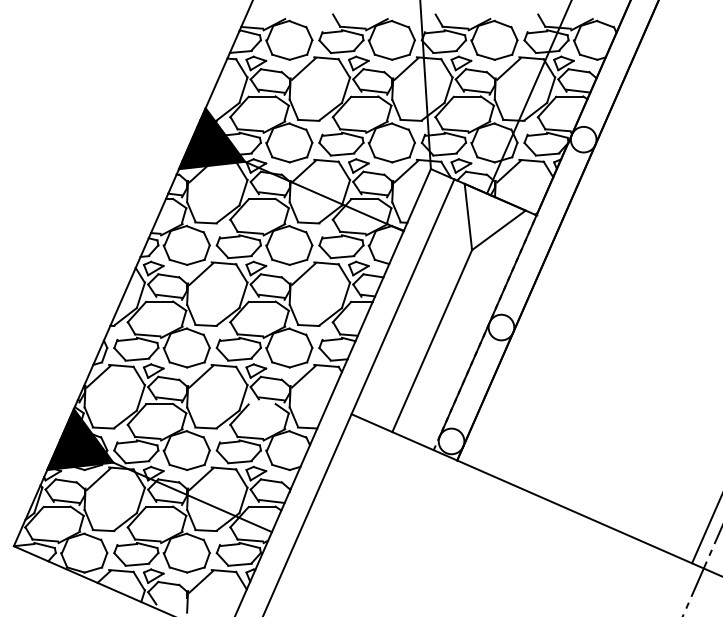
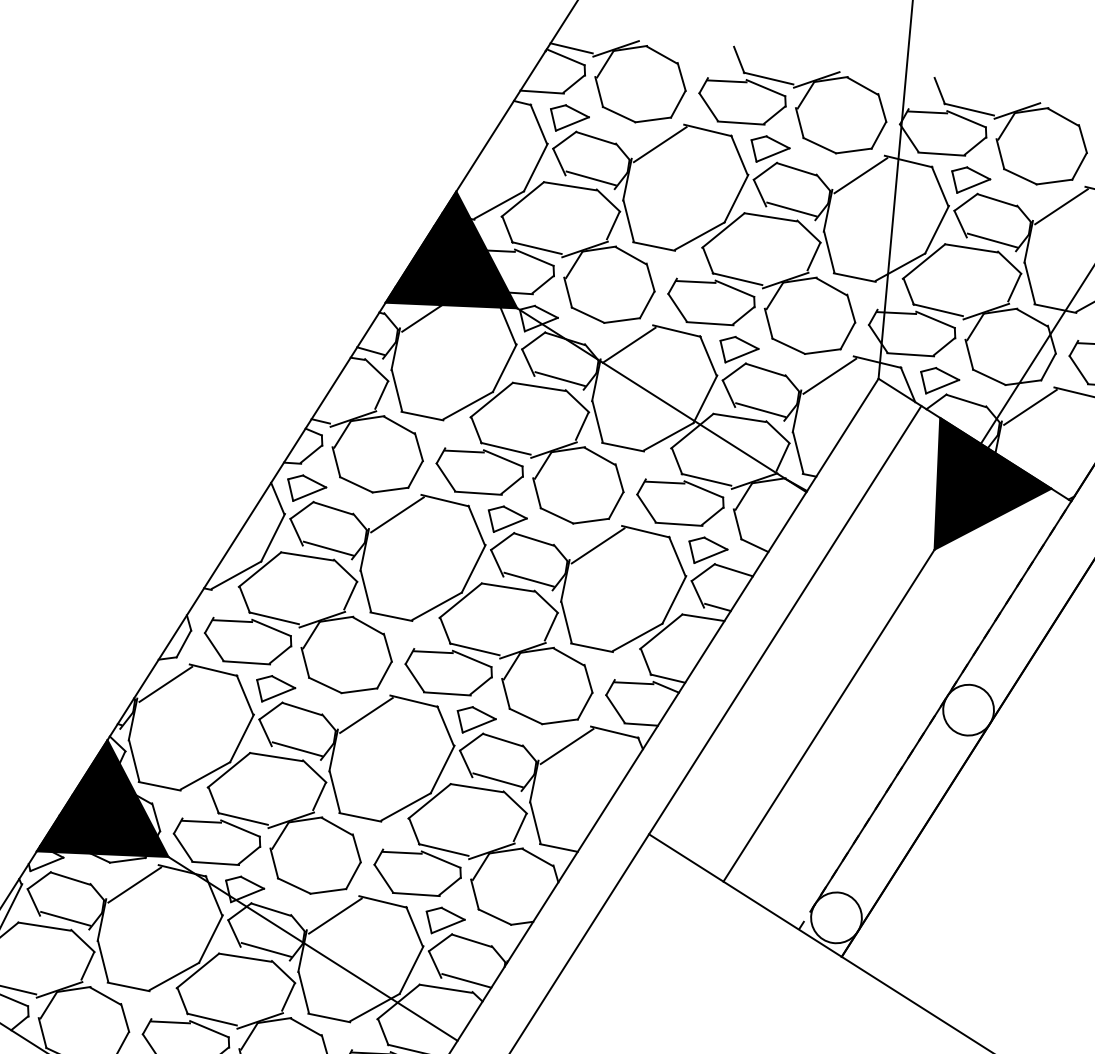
fill: (494, 216) -> (988, 490), added
line: (261, 404) -> (475, 788), added

